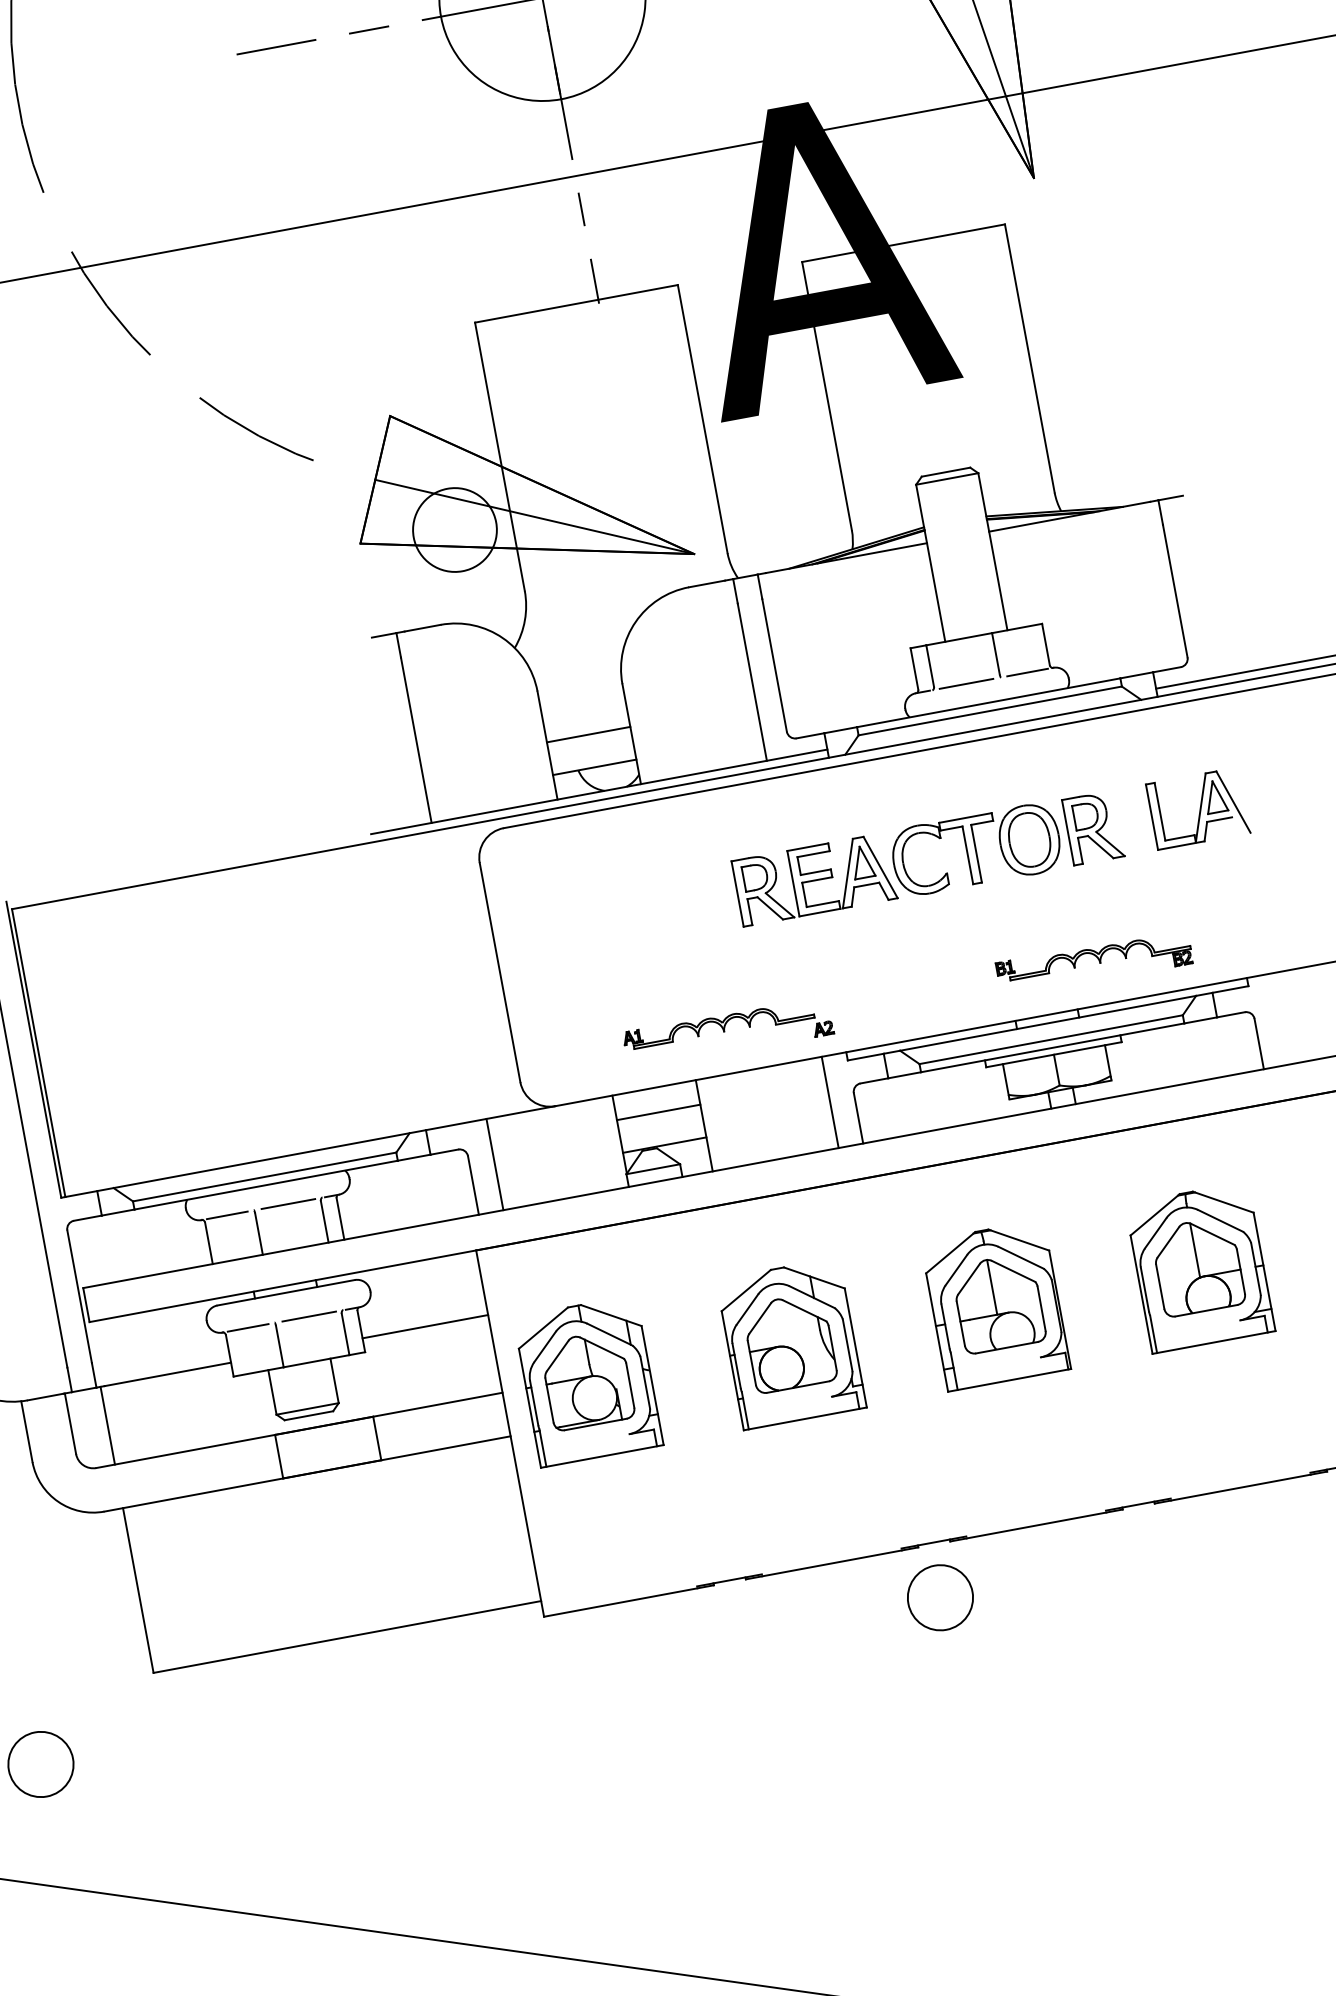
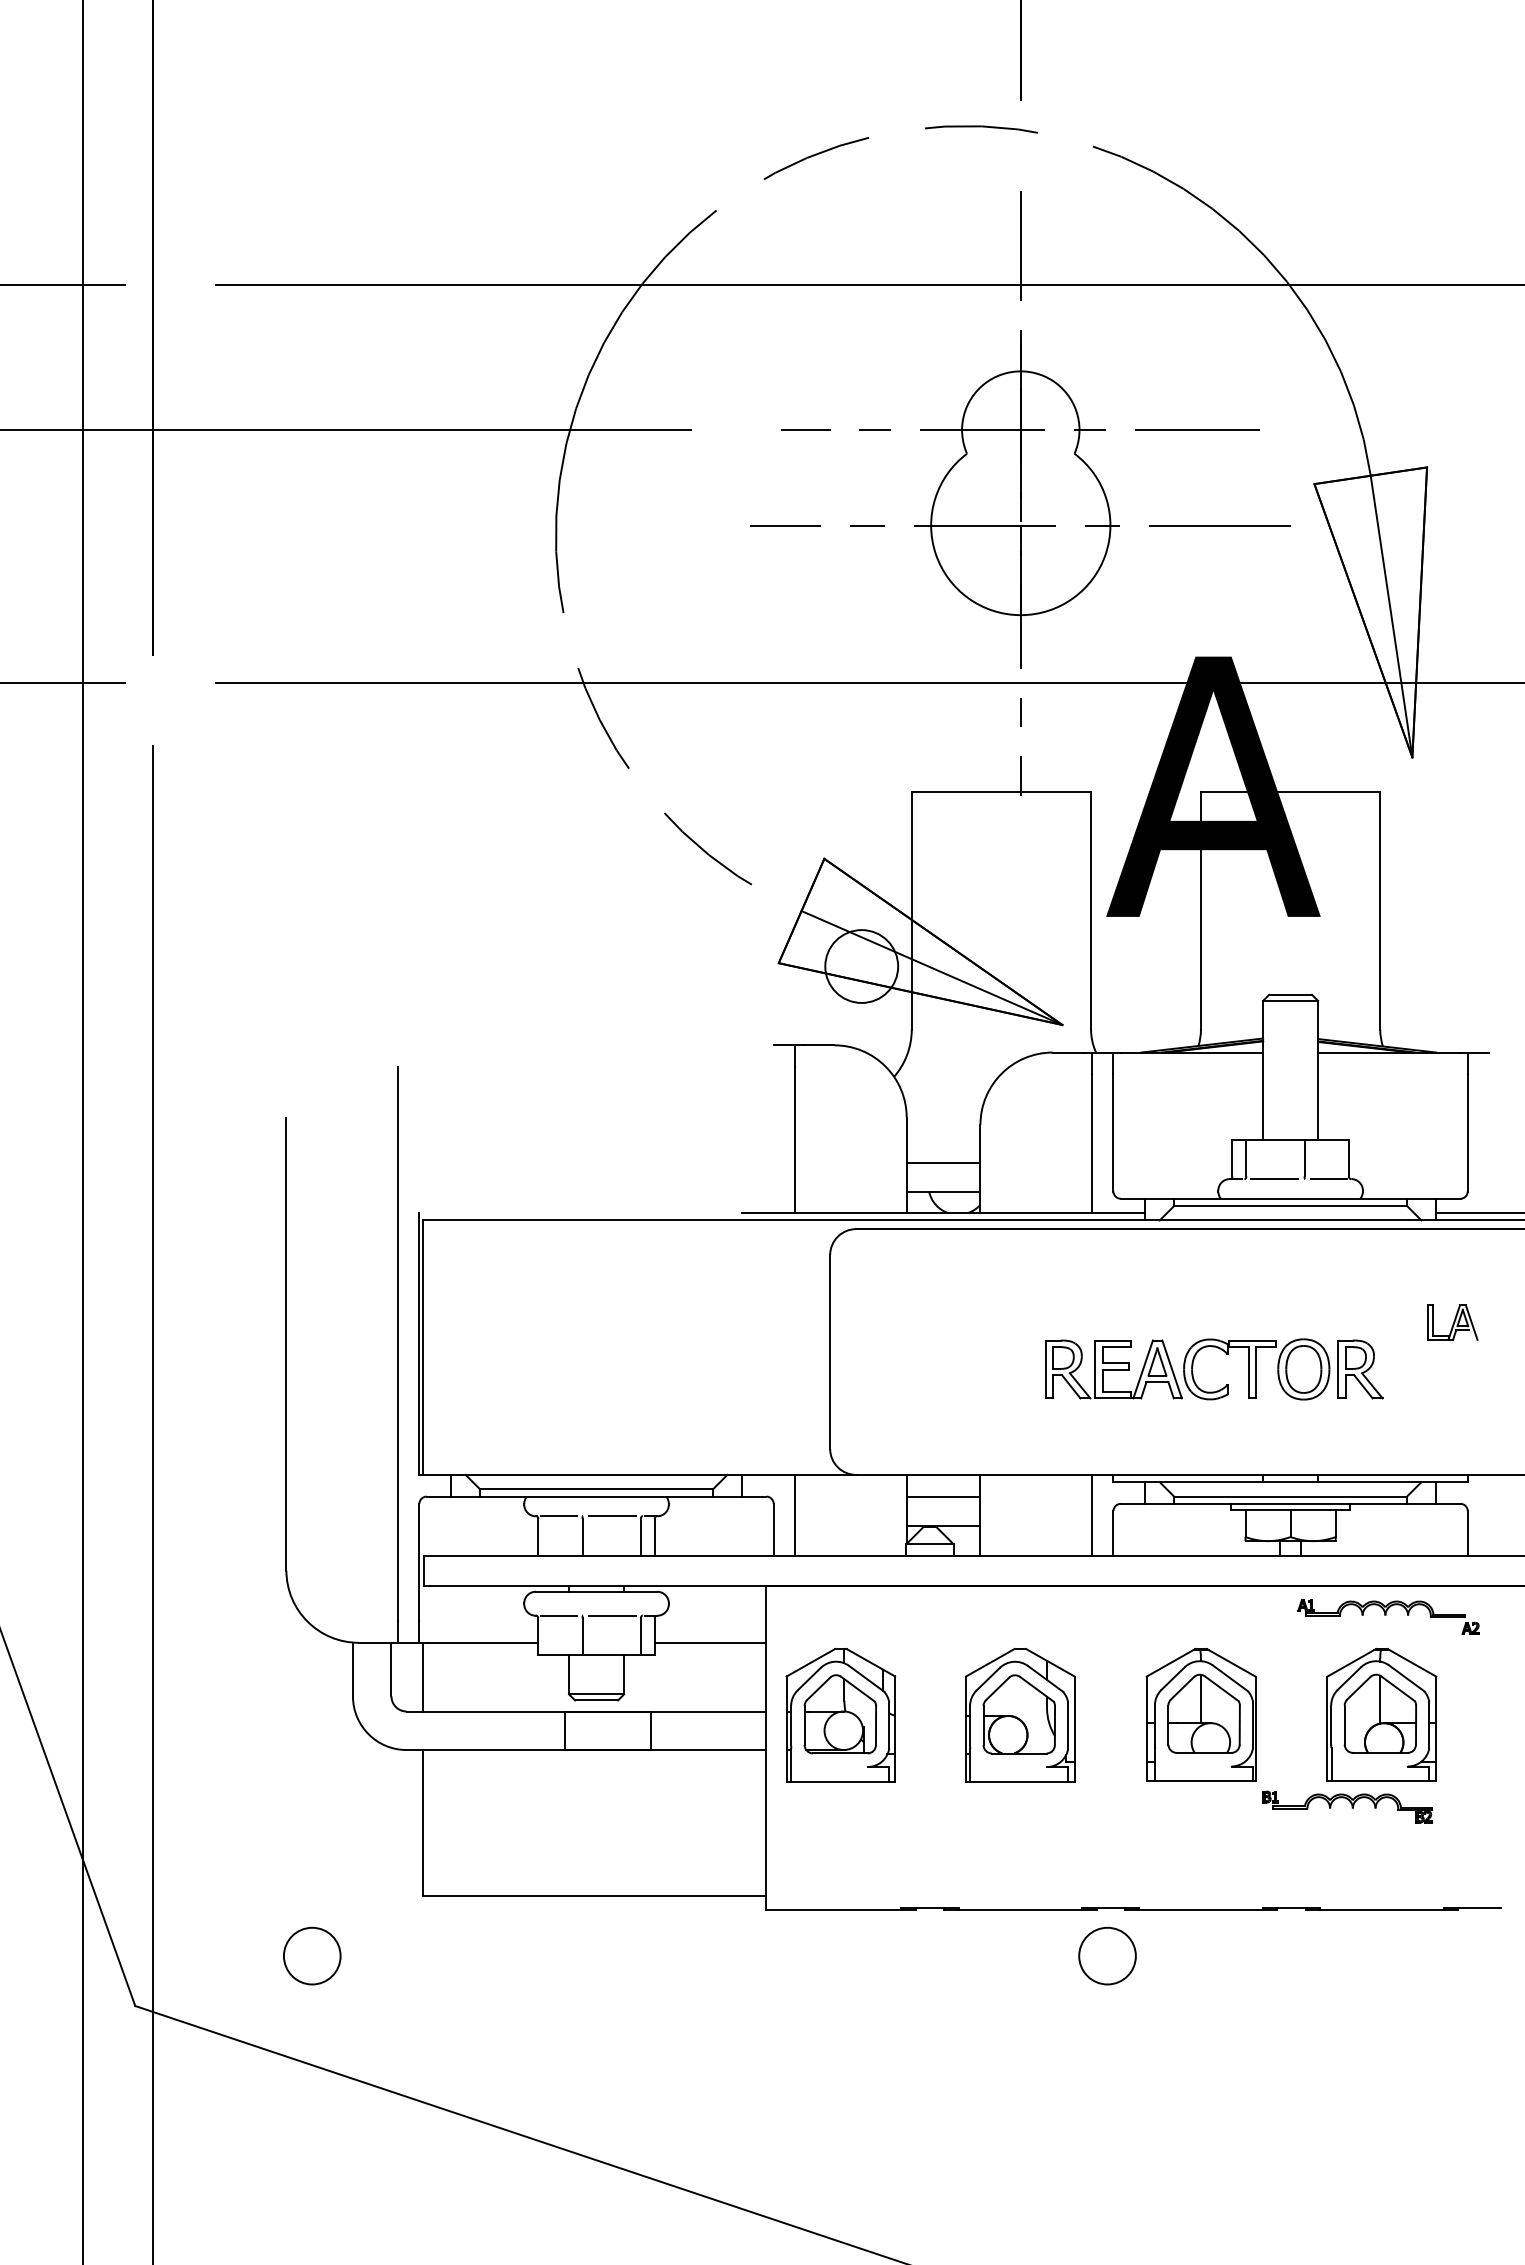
part: (1197, 808) -> (1452, 1322), size x0.6
part: (939, 839) -> (1226, 1354), moved
part: (1094, 962) -> (1347, 1806), moved
part: (728, 1032) -> (1388, 1616), moved

